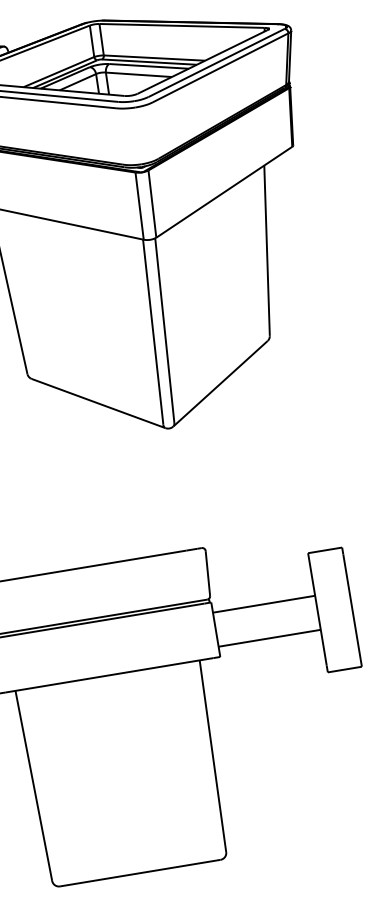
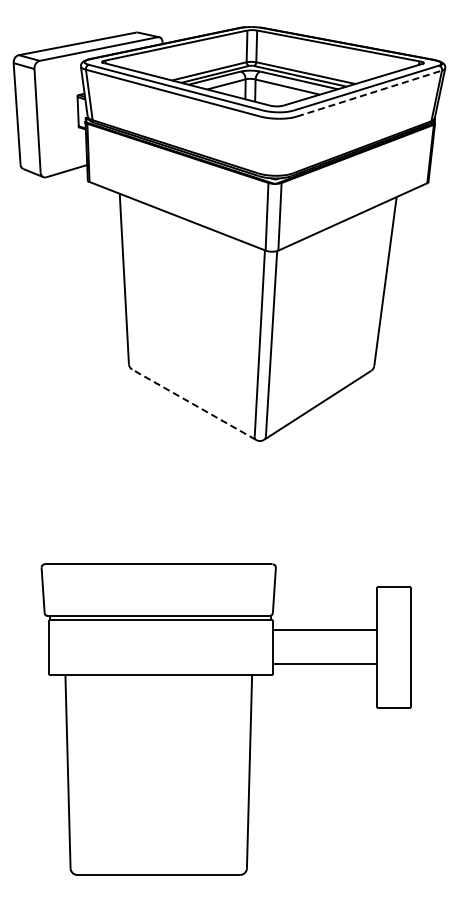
line: (221, 67) -> (370, 93), solid -> dashed
line: (98, 403) -> (194, 404), solid -> dashed

